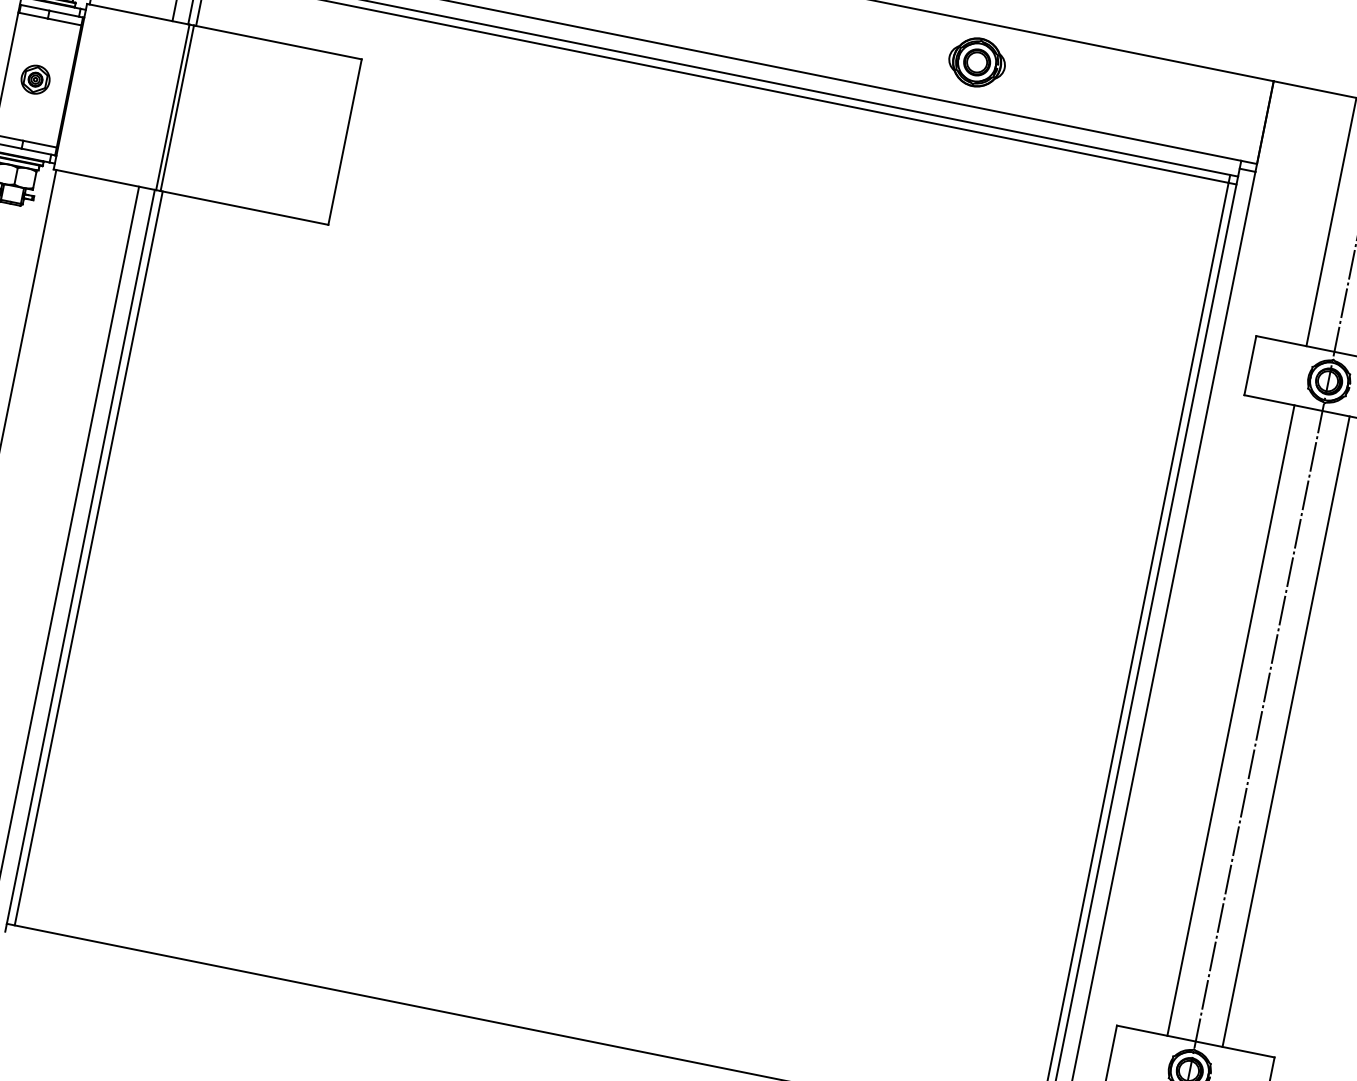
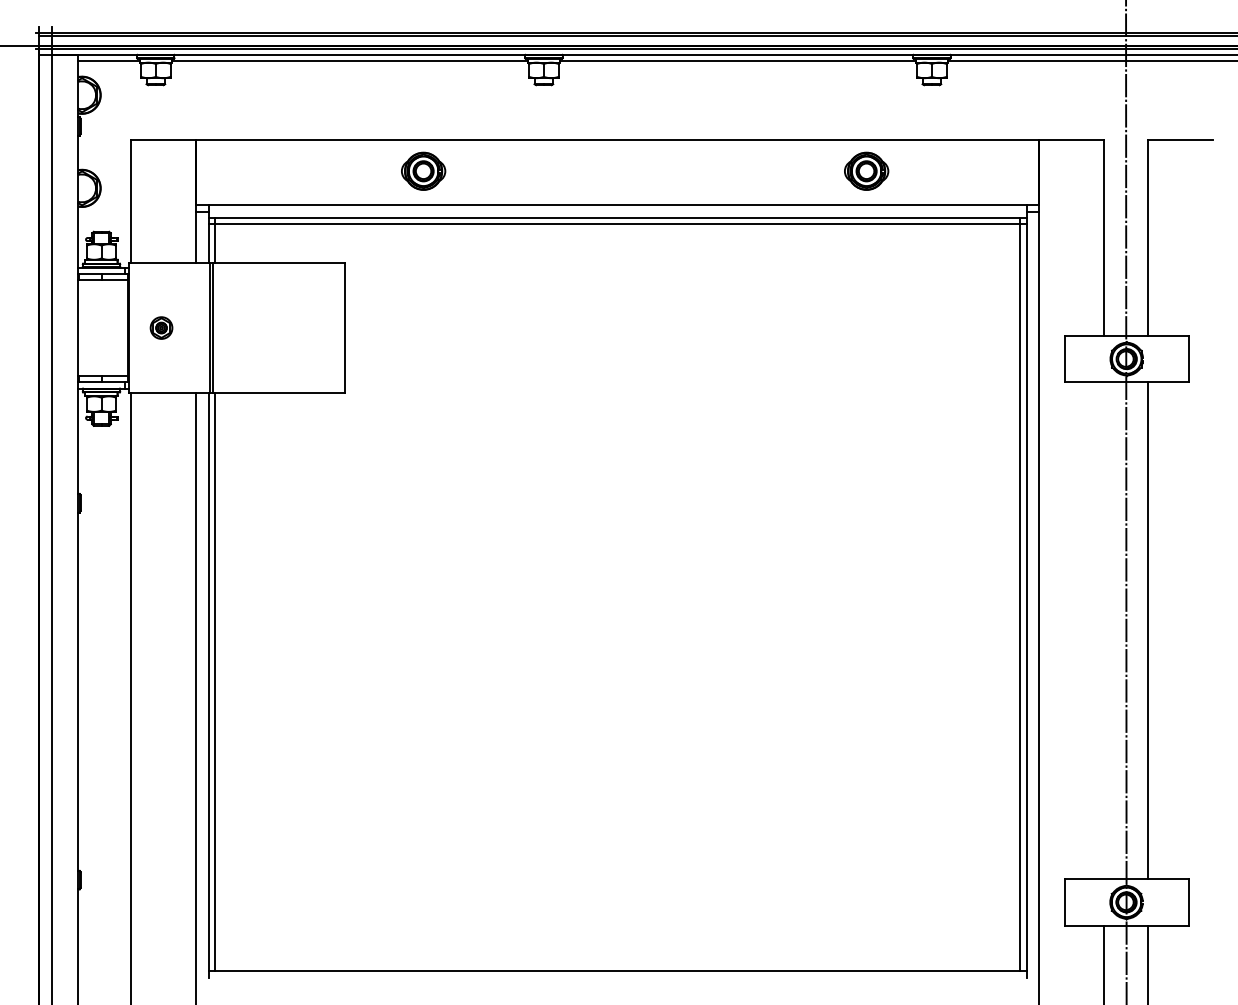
part: (977, 61) -> (866, 170), moved
part: (35, 78) -> (161, 327), moved
line: (1231, 720) -> (1104, 630), removed

